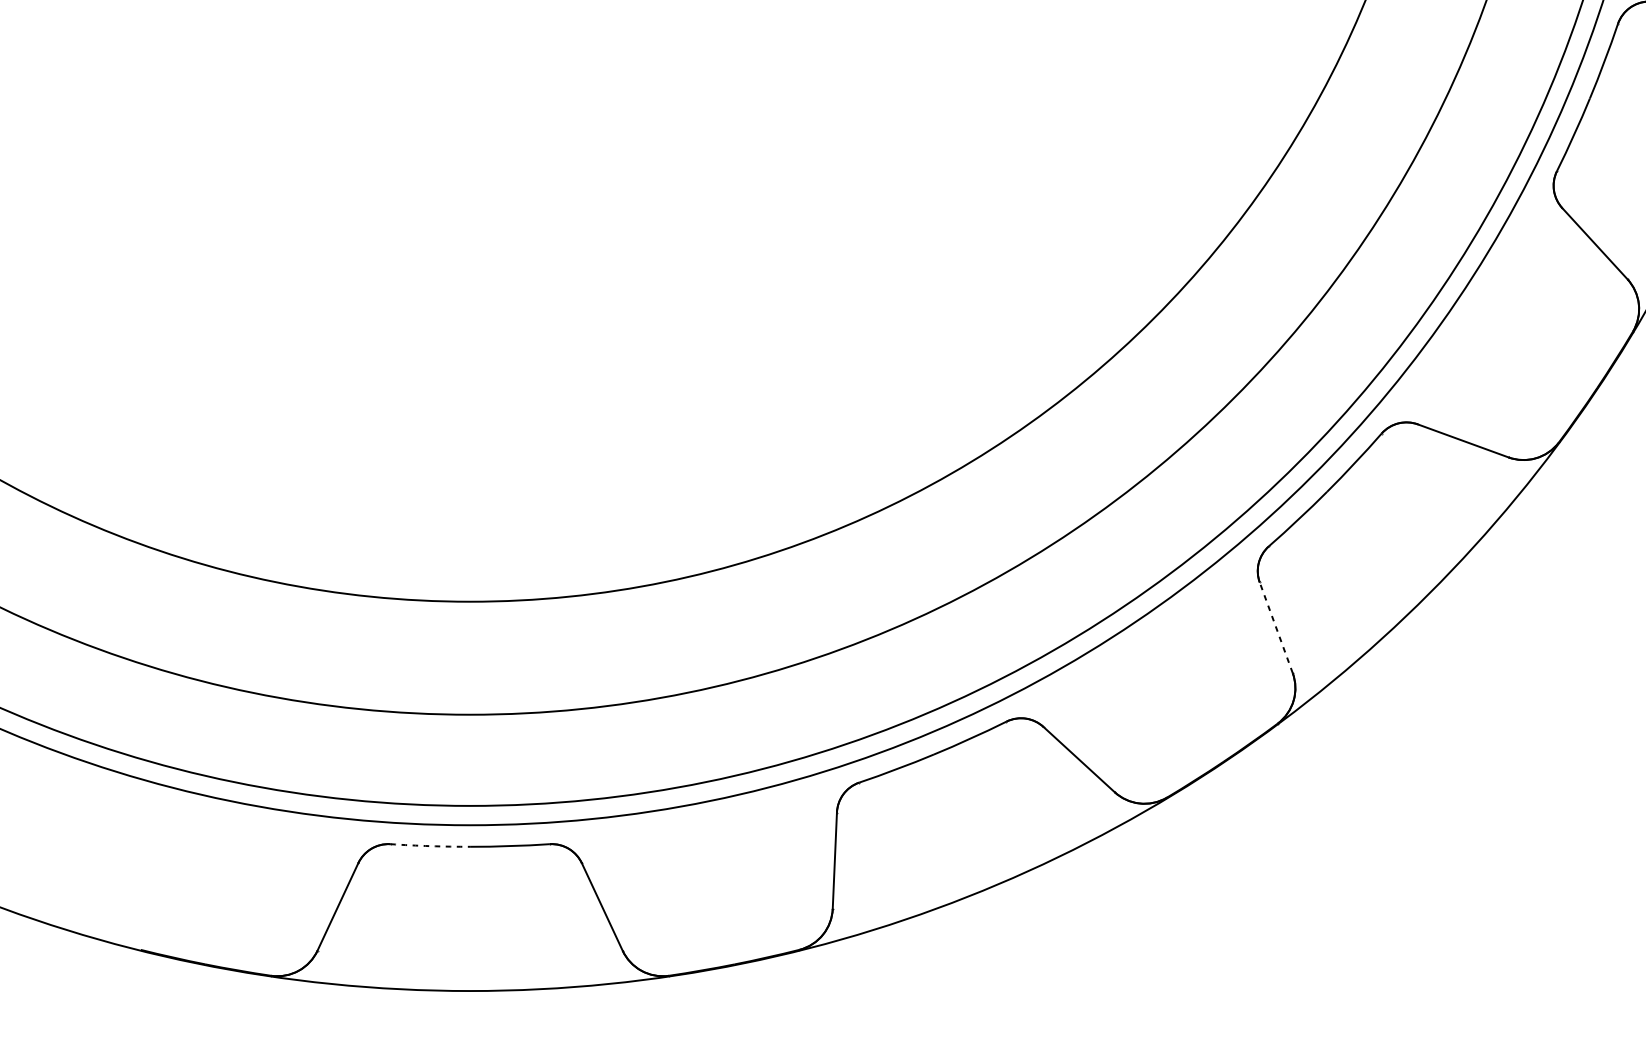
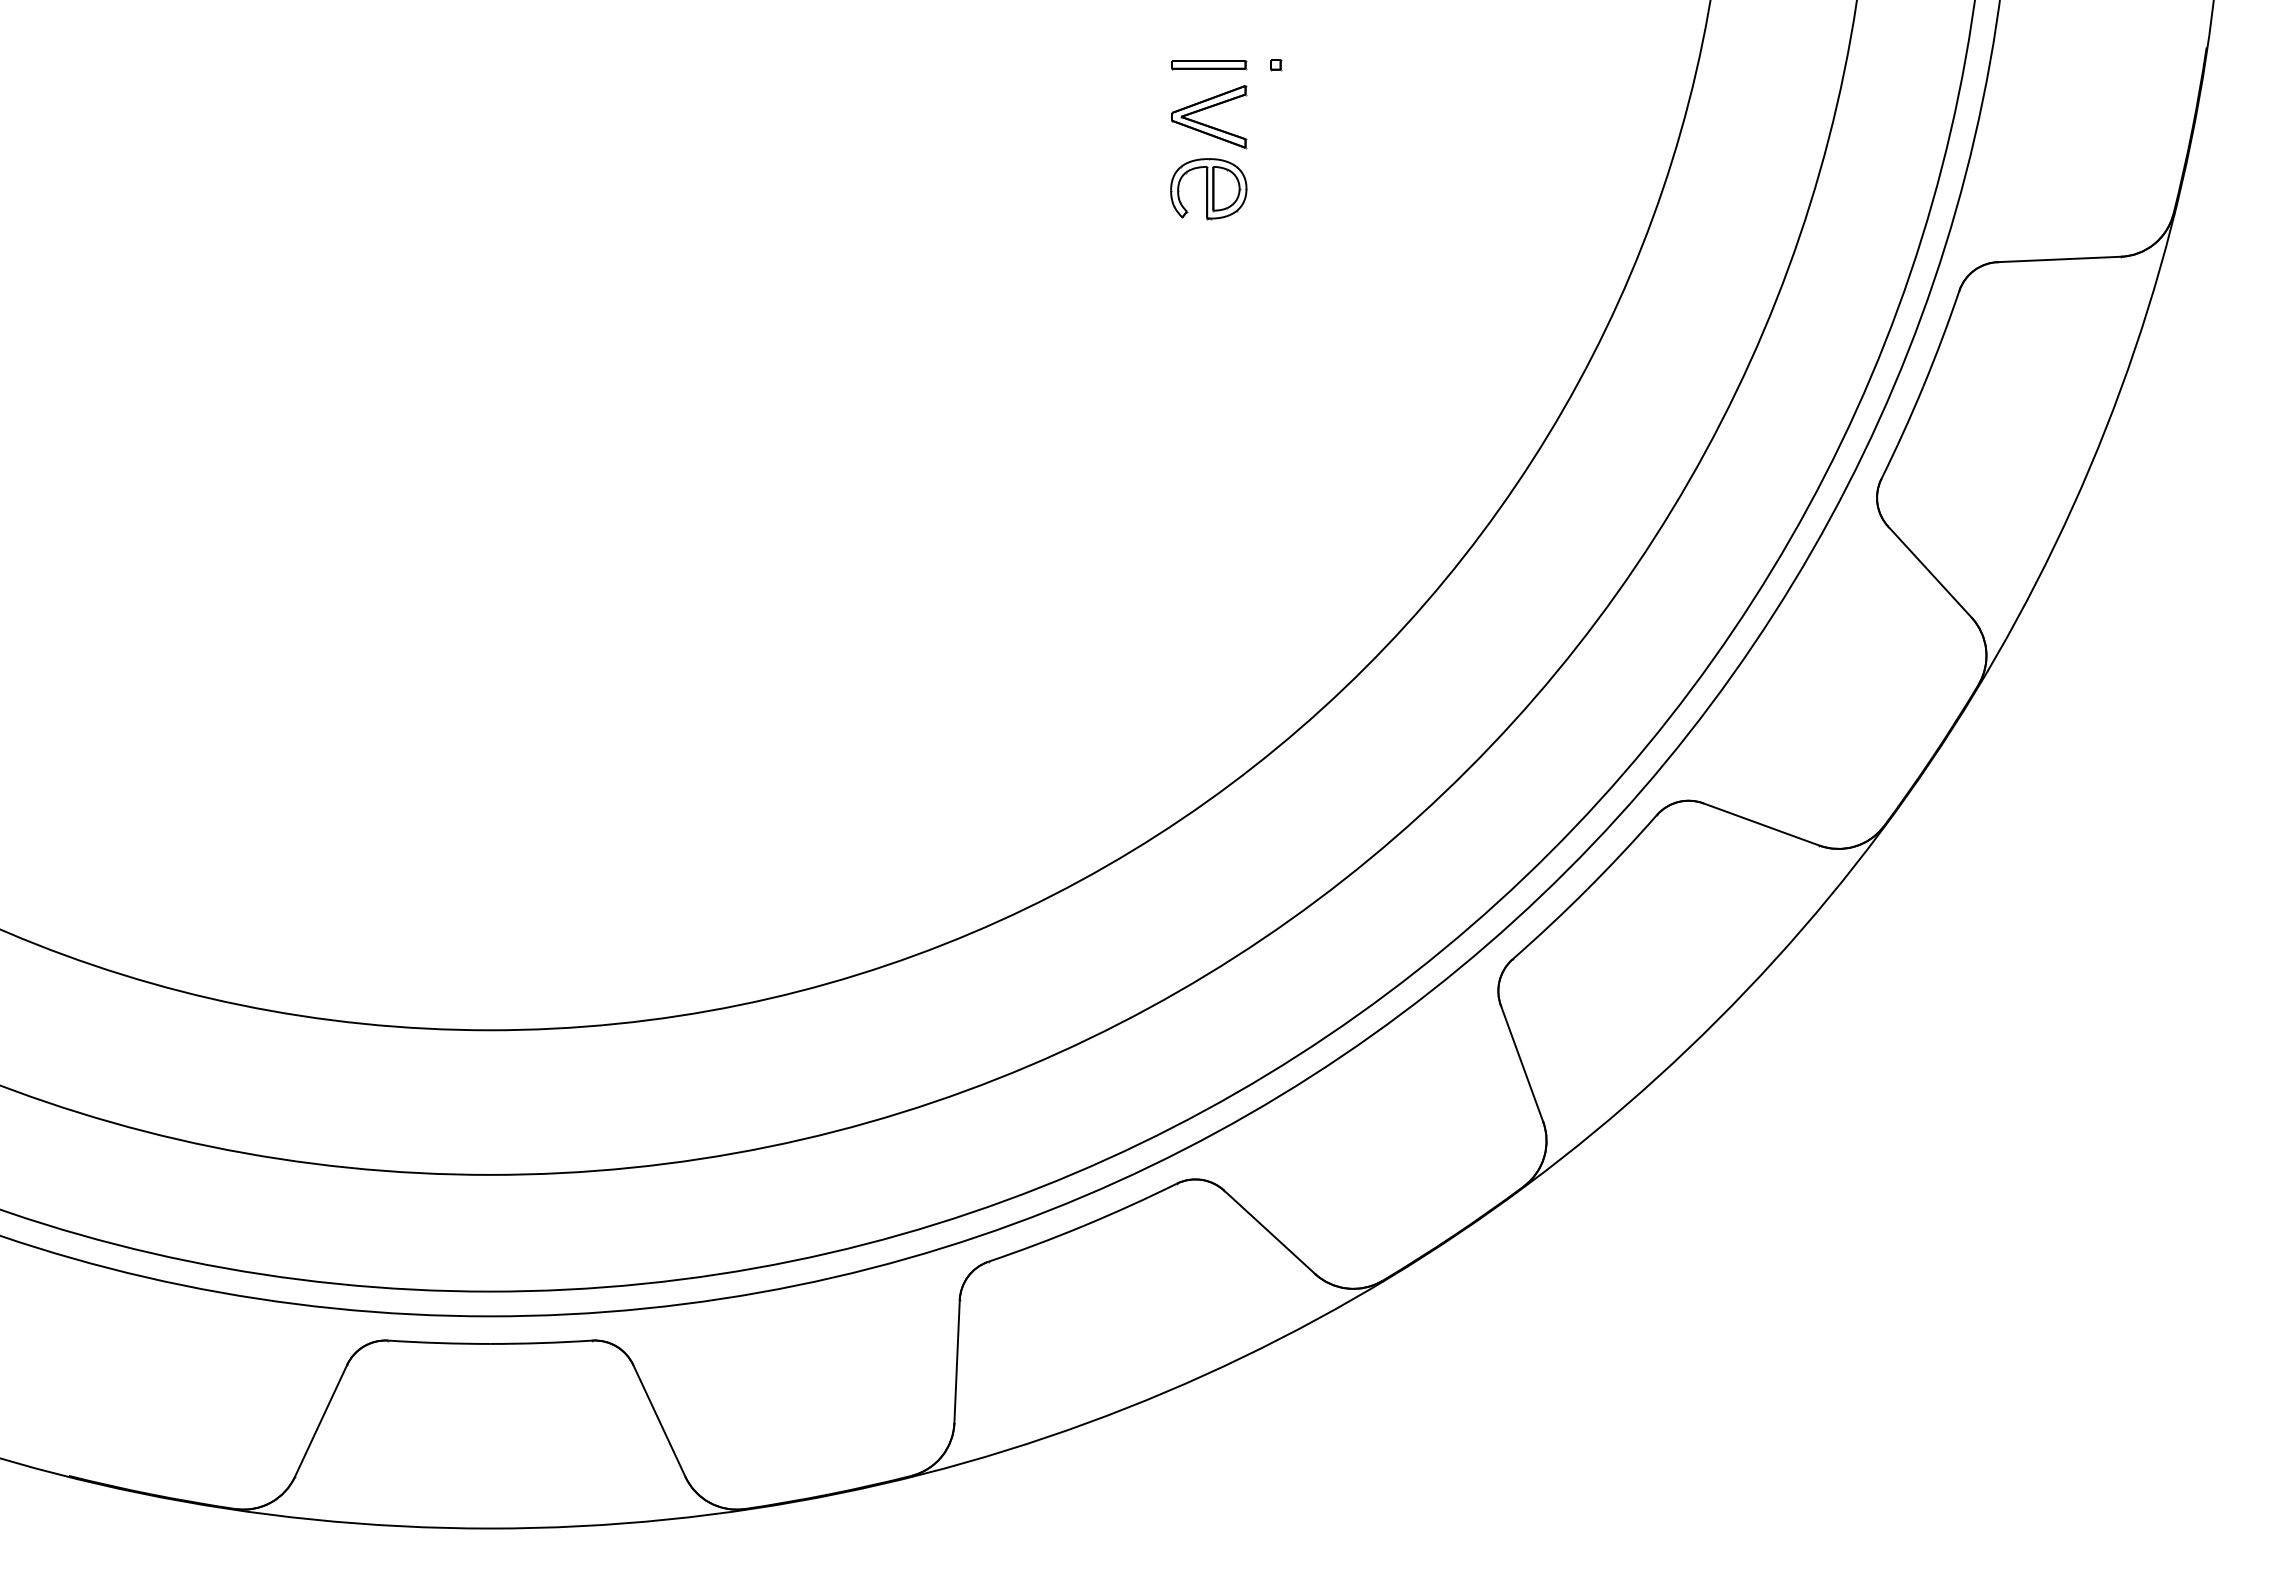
line: (1276, 627) -> (1522, 1063), dashed -> solid
arc: (430, 846) -> (439, 1343), dashed -> solid

